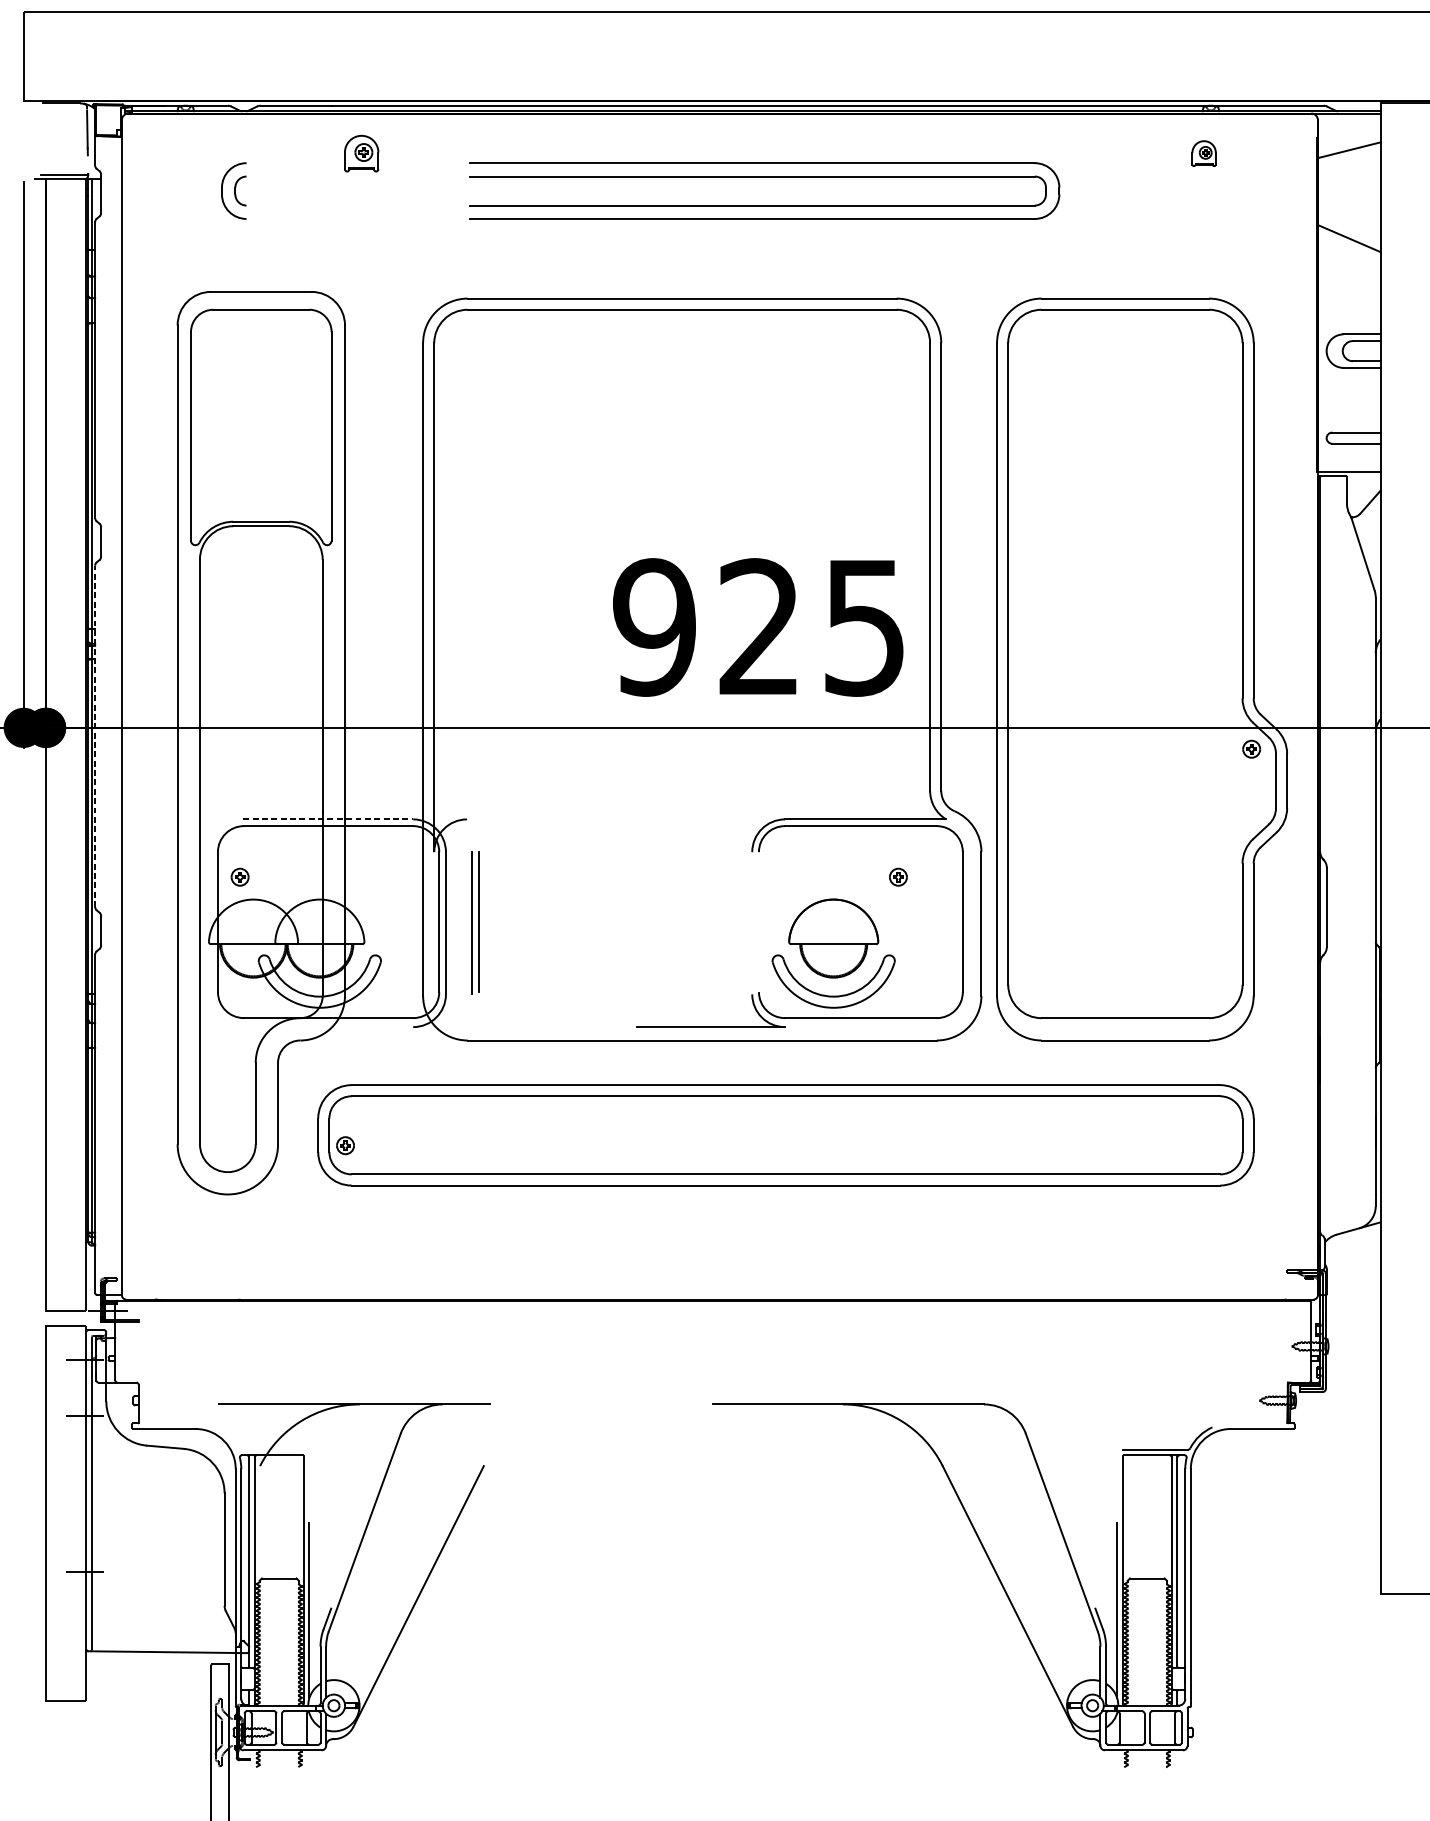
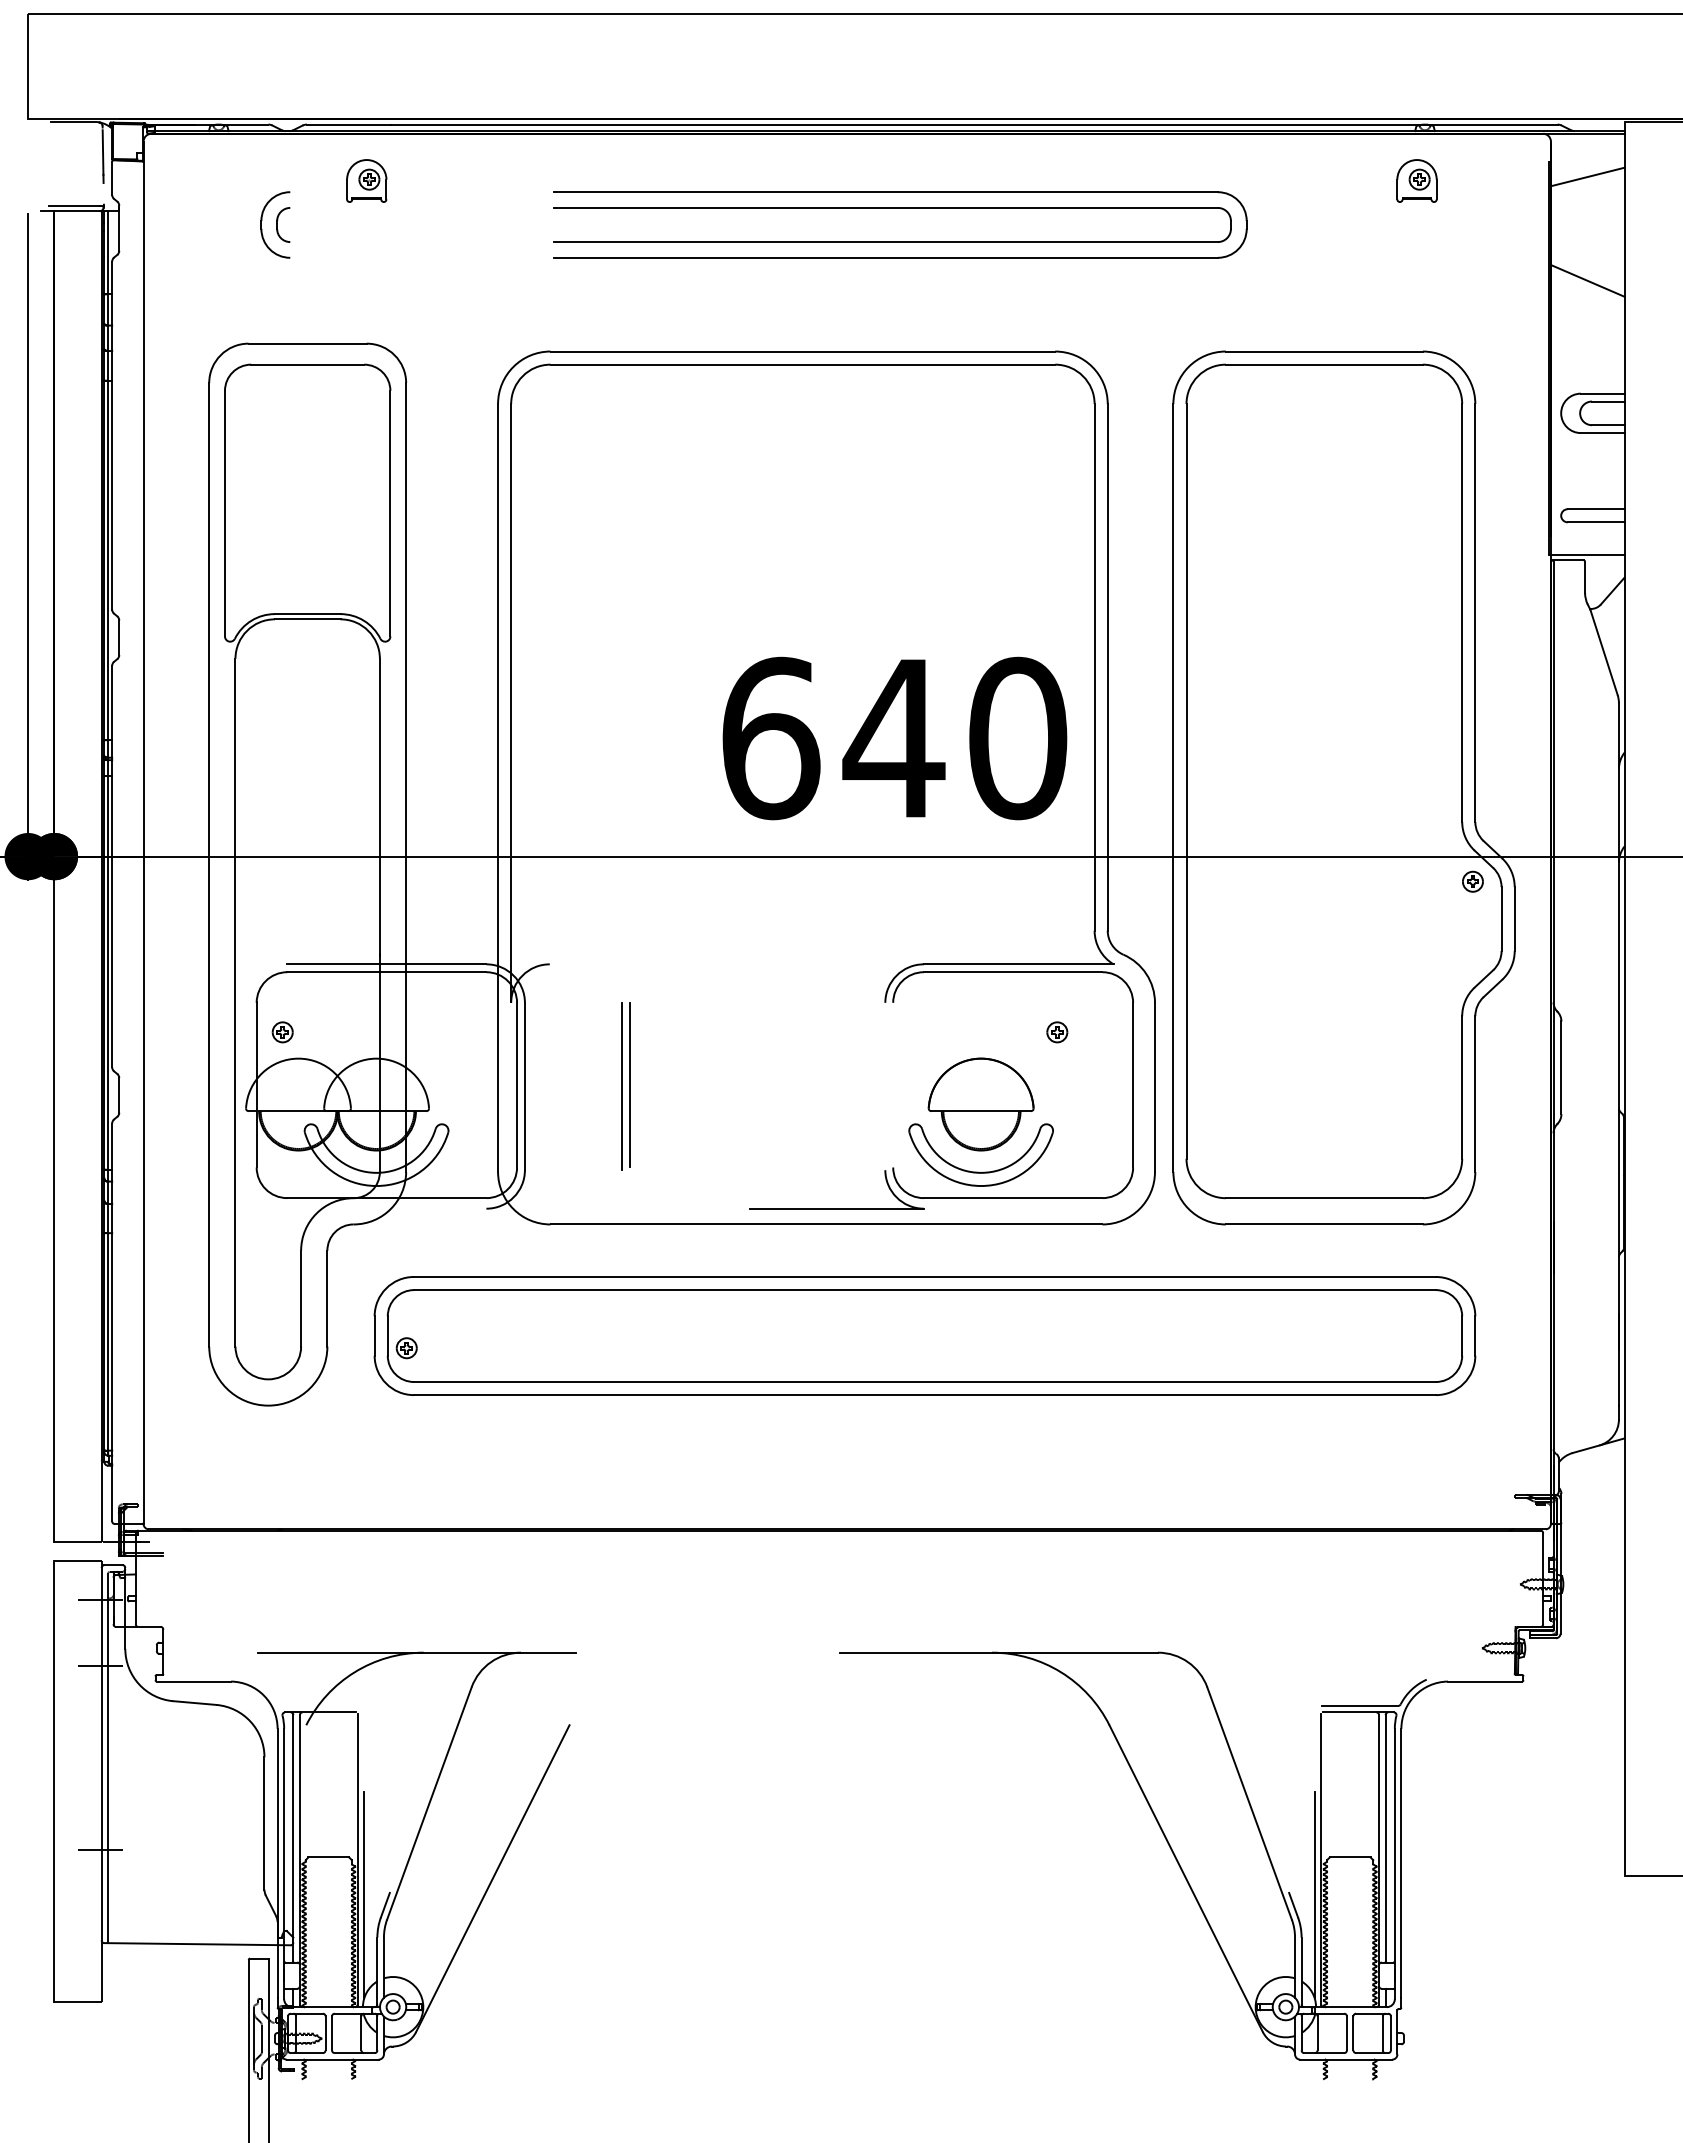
part: (361, 153) -> (366, 180), moved
part: (1203, 153) -> (1416, 180), size x1.43
text: (760, 627) -> (894, 738), 925 -> 640
line: (95, 736) -> (112, 866), dashed -> solid
line: (328, 819) -> (386, 964), dashed -> solid
part: (475, 923) -> (625, 1086), moved

